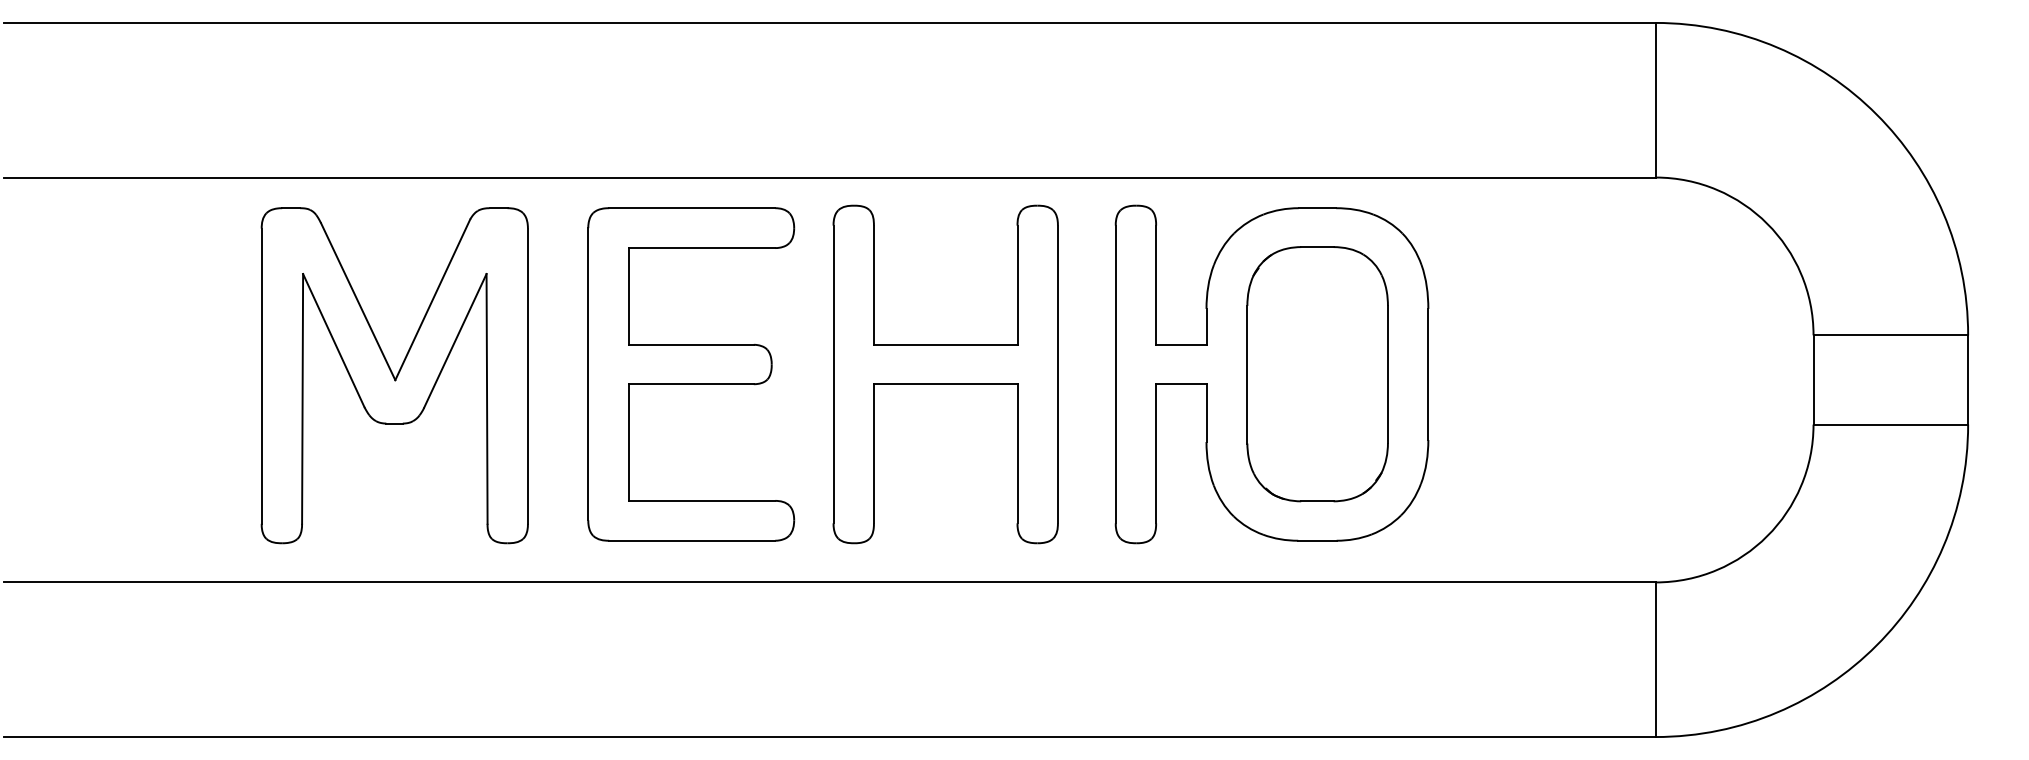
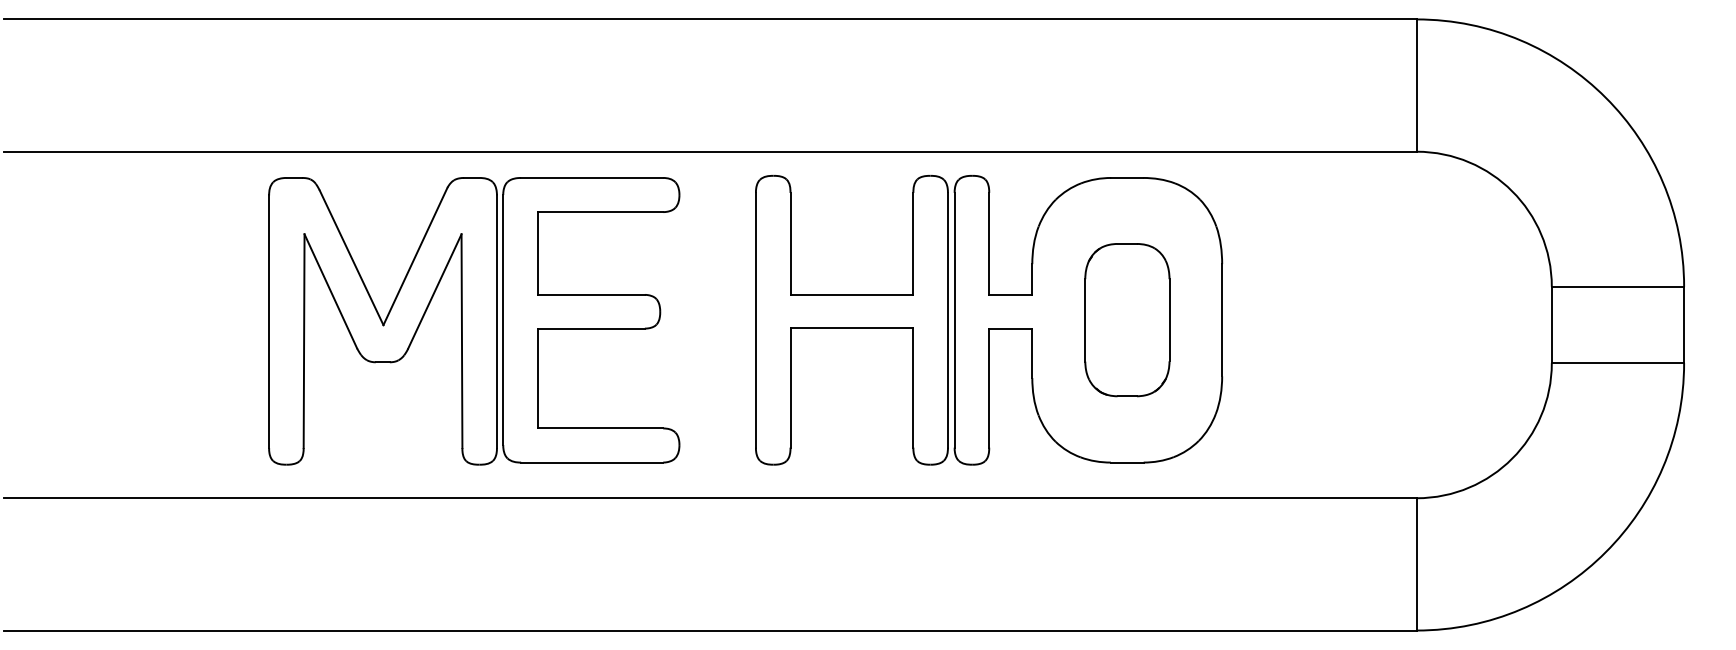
part: (945, 374) -> (851, 320), moved
part: (1317, 374) -> (1127, 320), size x0.7
part: (394, 375) -> (382, 321), moved

